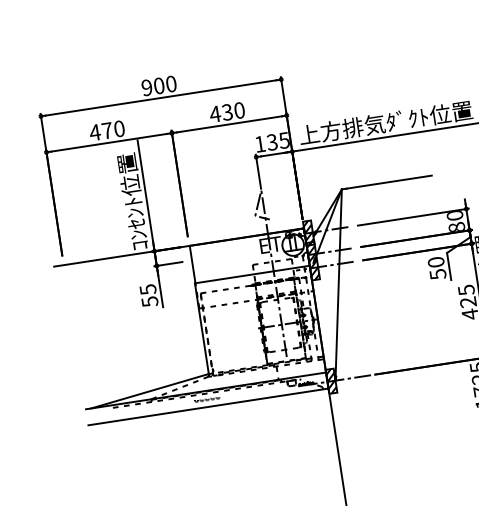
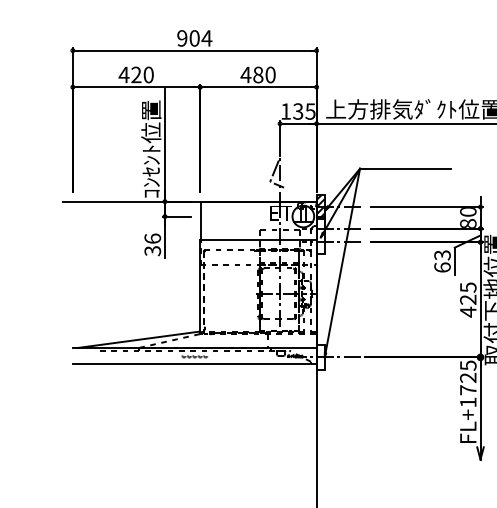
text: (170, 84) -> (206, 38), 900 -> 904
text: (227, 111) -> (258, 74), 430 -> 480
text: (107, 130) -> (136, 74), 470 -> 420
hatch: (312, 261) -> (320, 235), removed
text: (437, 268) -> (442, 261), 50 -> 63
text: (148, 295) -> (152, 244), 55 -> 36
hatch: (331, 381) -> (320, 357), removed

